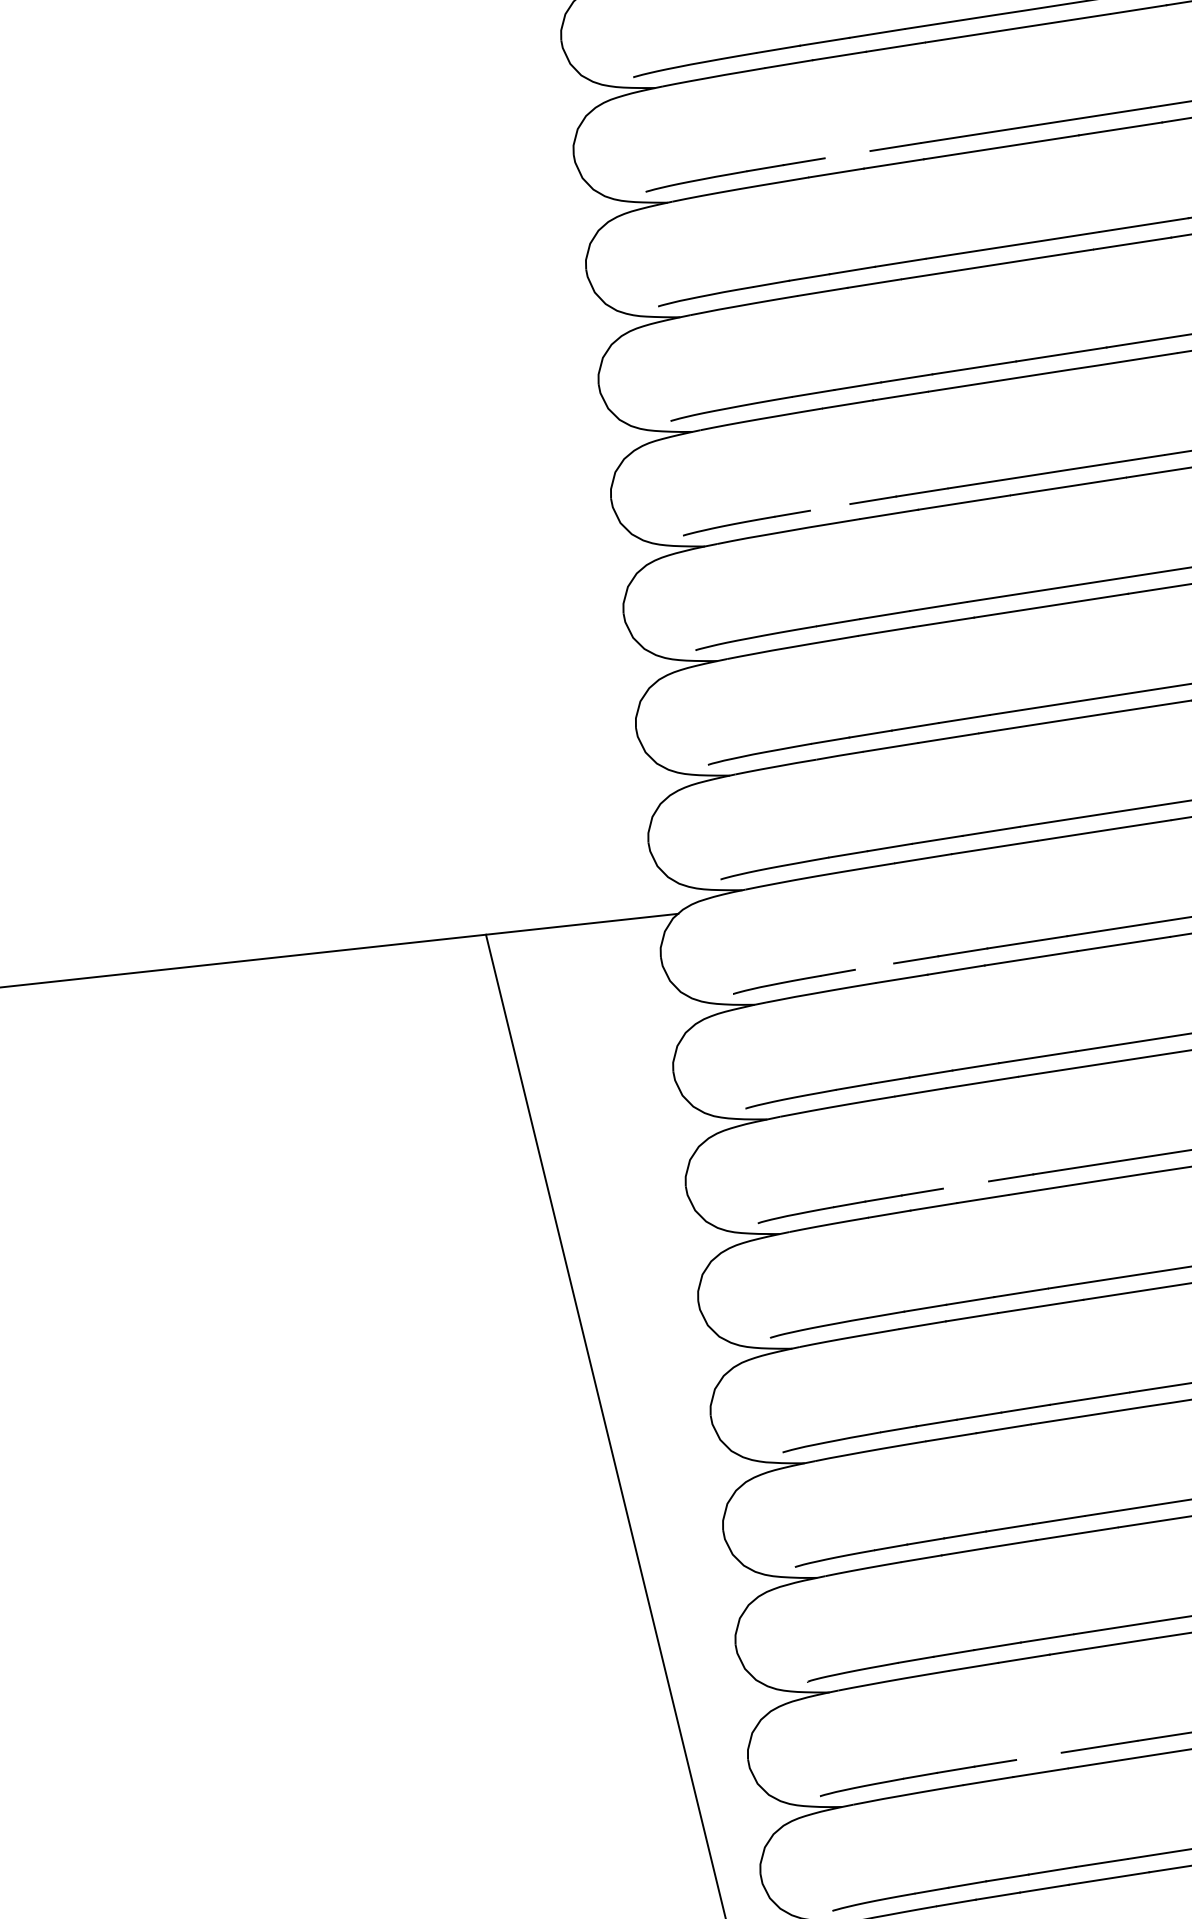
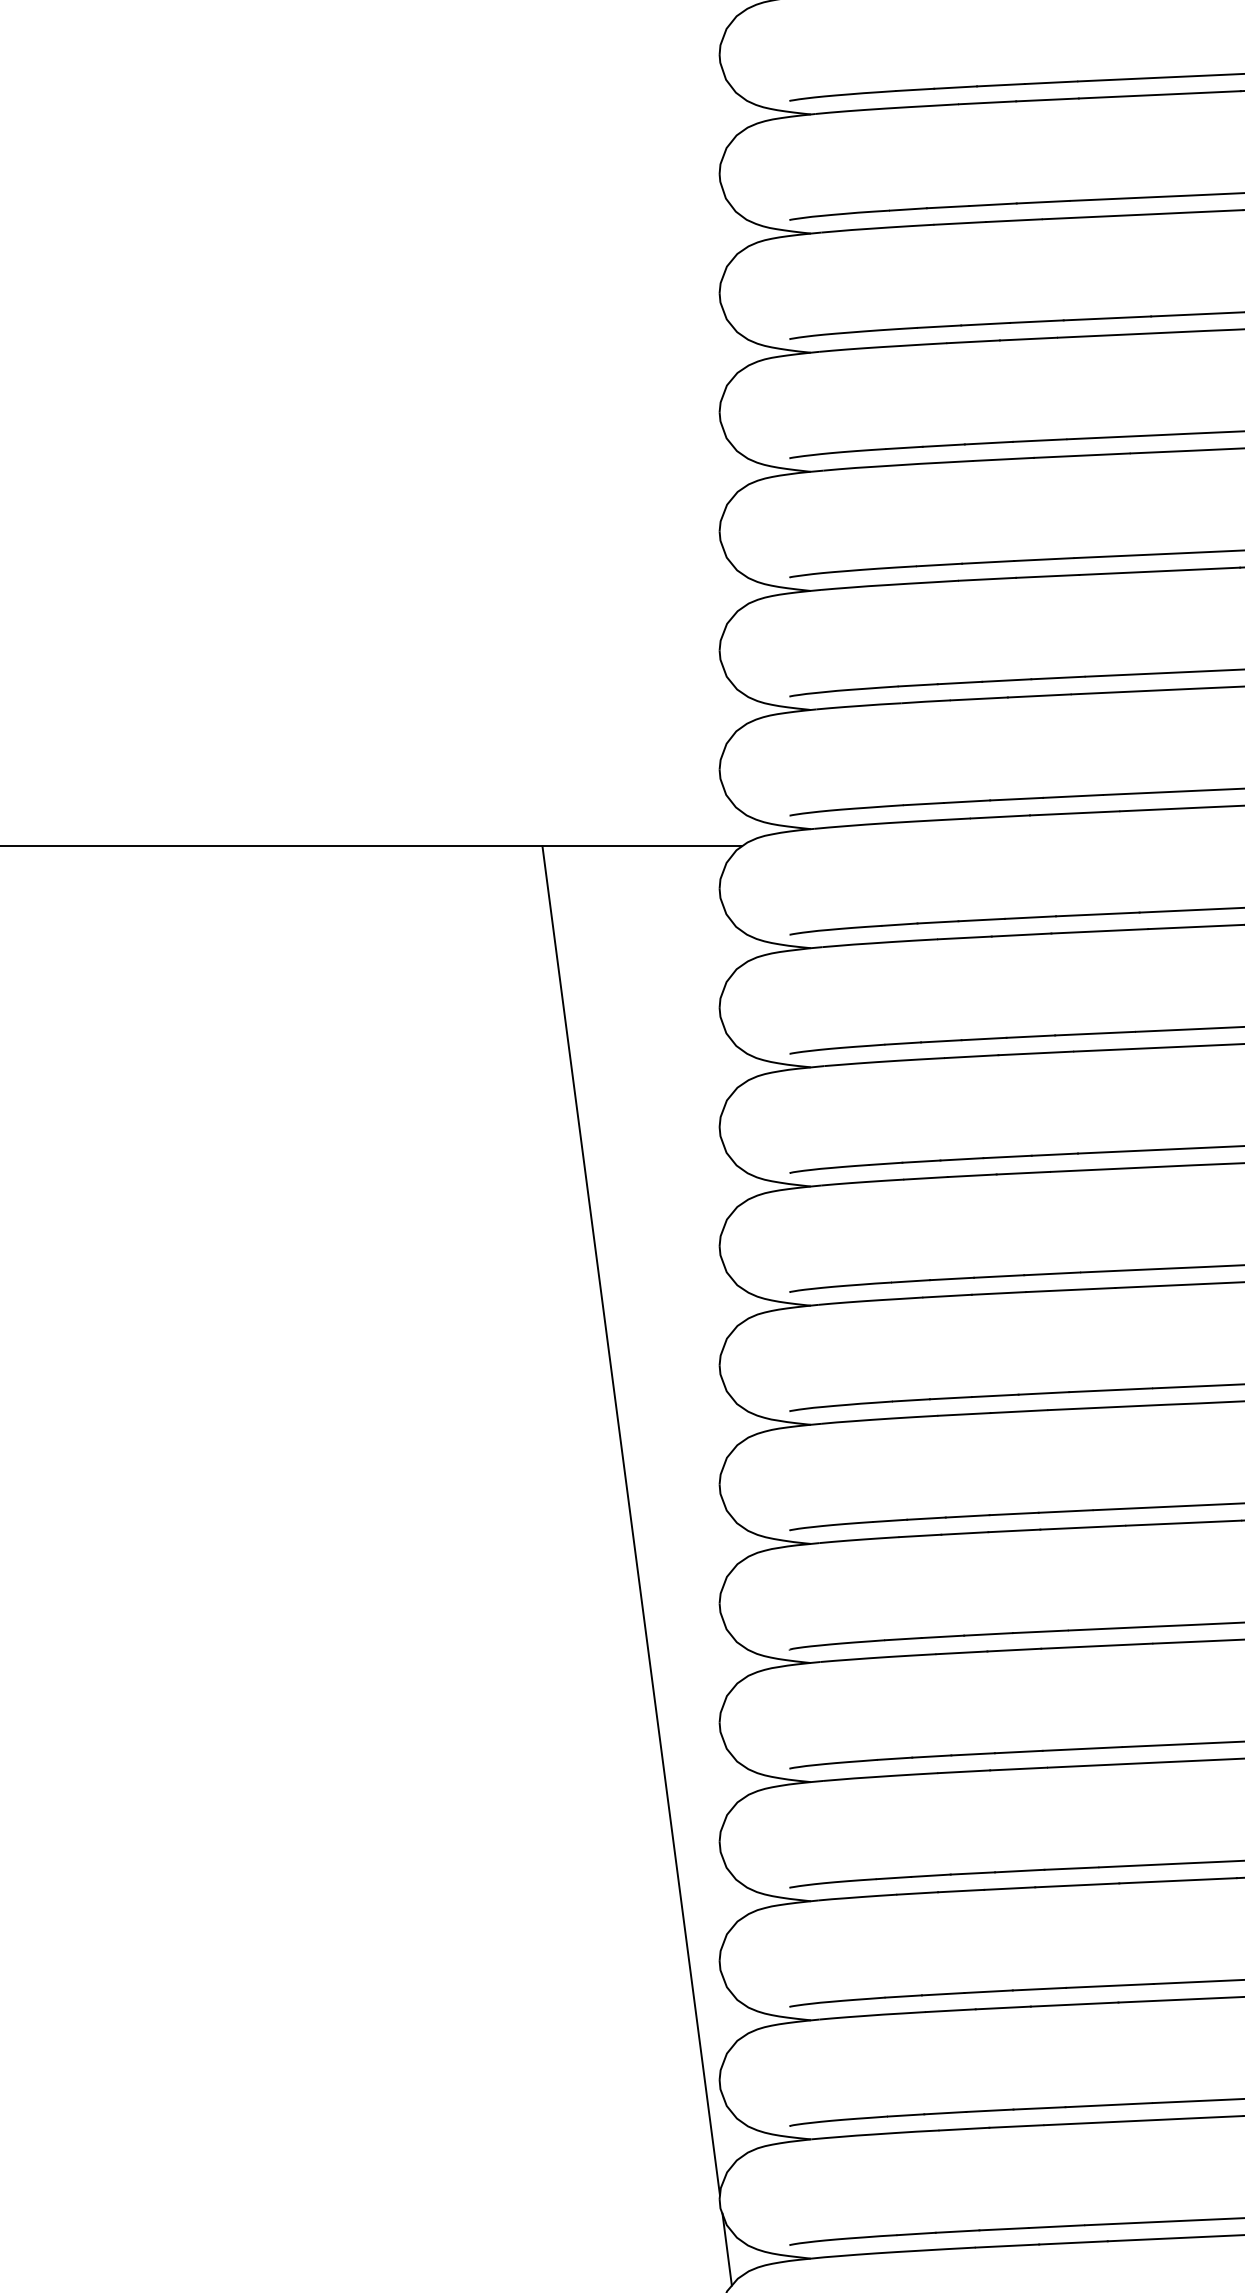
line: (847, 155) -> (1000, 85), added
line: (829, 507) -> (943, 445), added
line: (874, 966) -> (937, 922), added
line: (965, 1184) -> (1007, 1156), added
line: (1038, 1755) -> (1018, 1751), added

